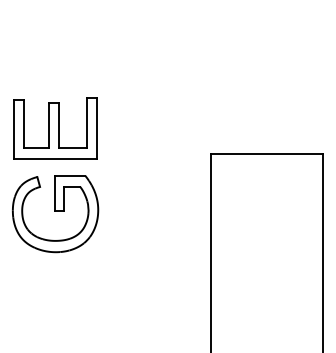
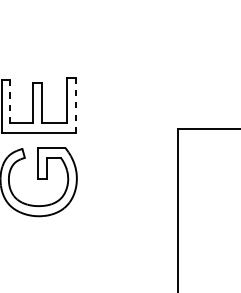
line: (23, 123) -> (10, 101), solid -> dashed
line: (96, 128) -> (75, 105), solid -> dashed

